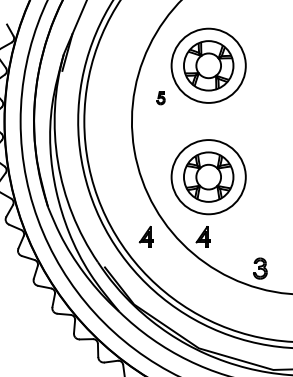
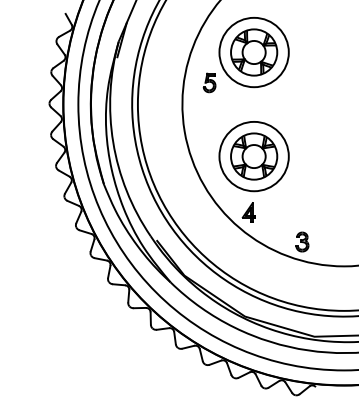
part: (160, 97) -> (209, 82), size x1.67
part: (145, 237) -> (195, 212), removed

